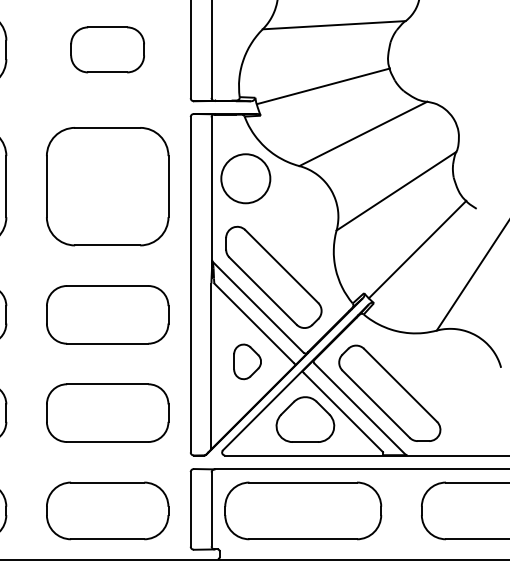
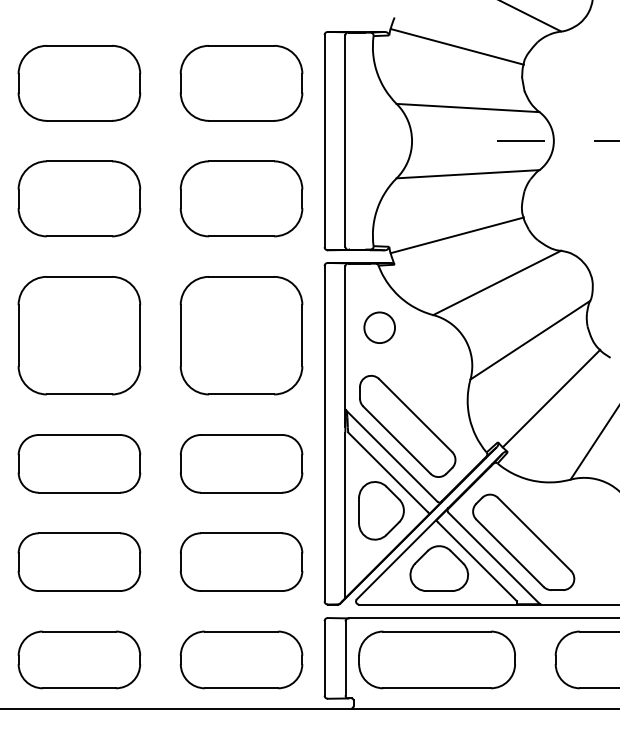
part: (107, 49) -> (241, 198), size x1.67
circle: (245, 178) -> (379, 327), size x0.62
part: (247, 361) -> (381, 510), size x1.67

